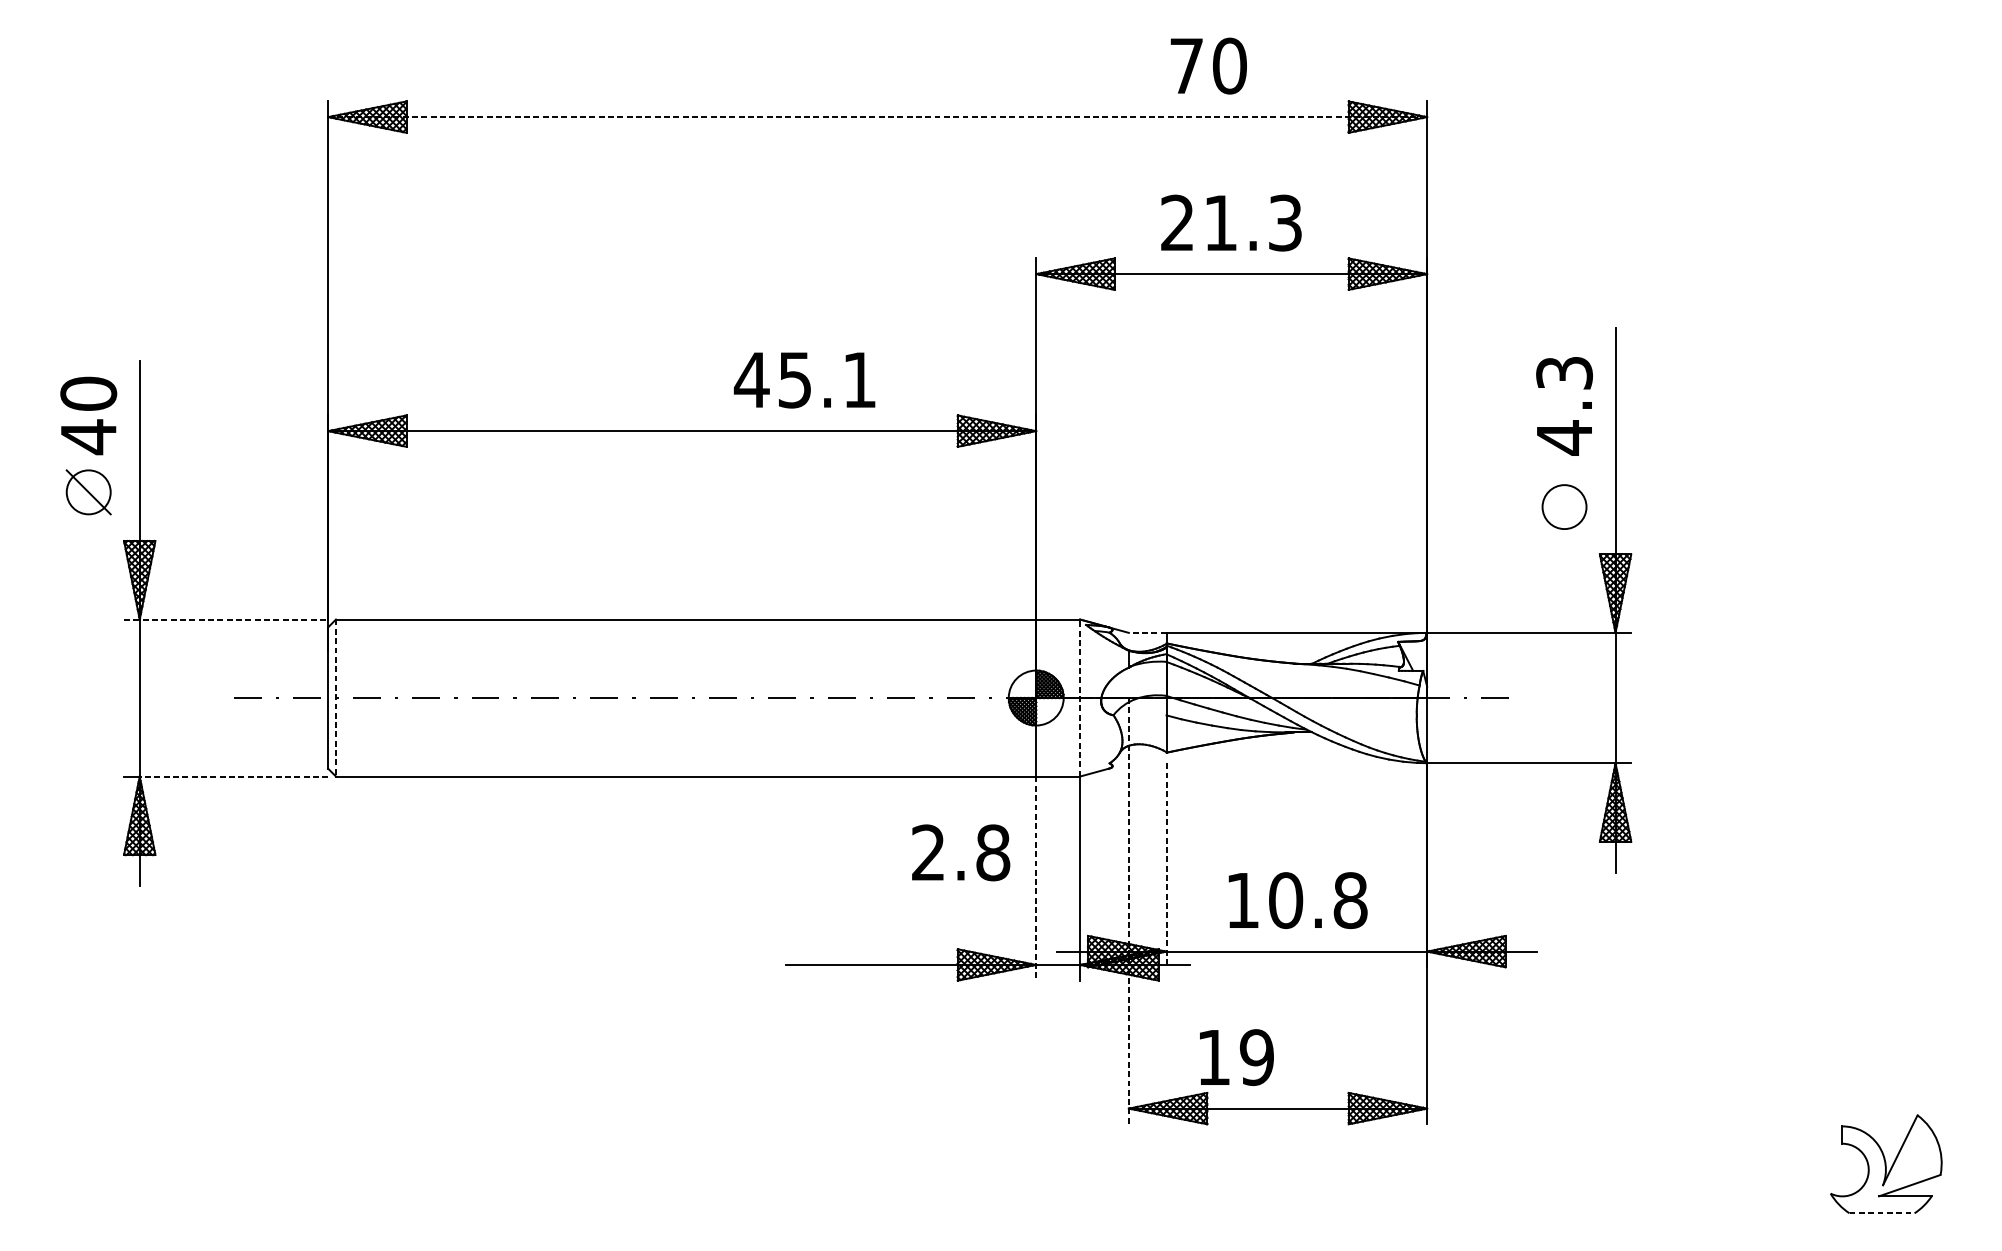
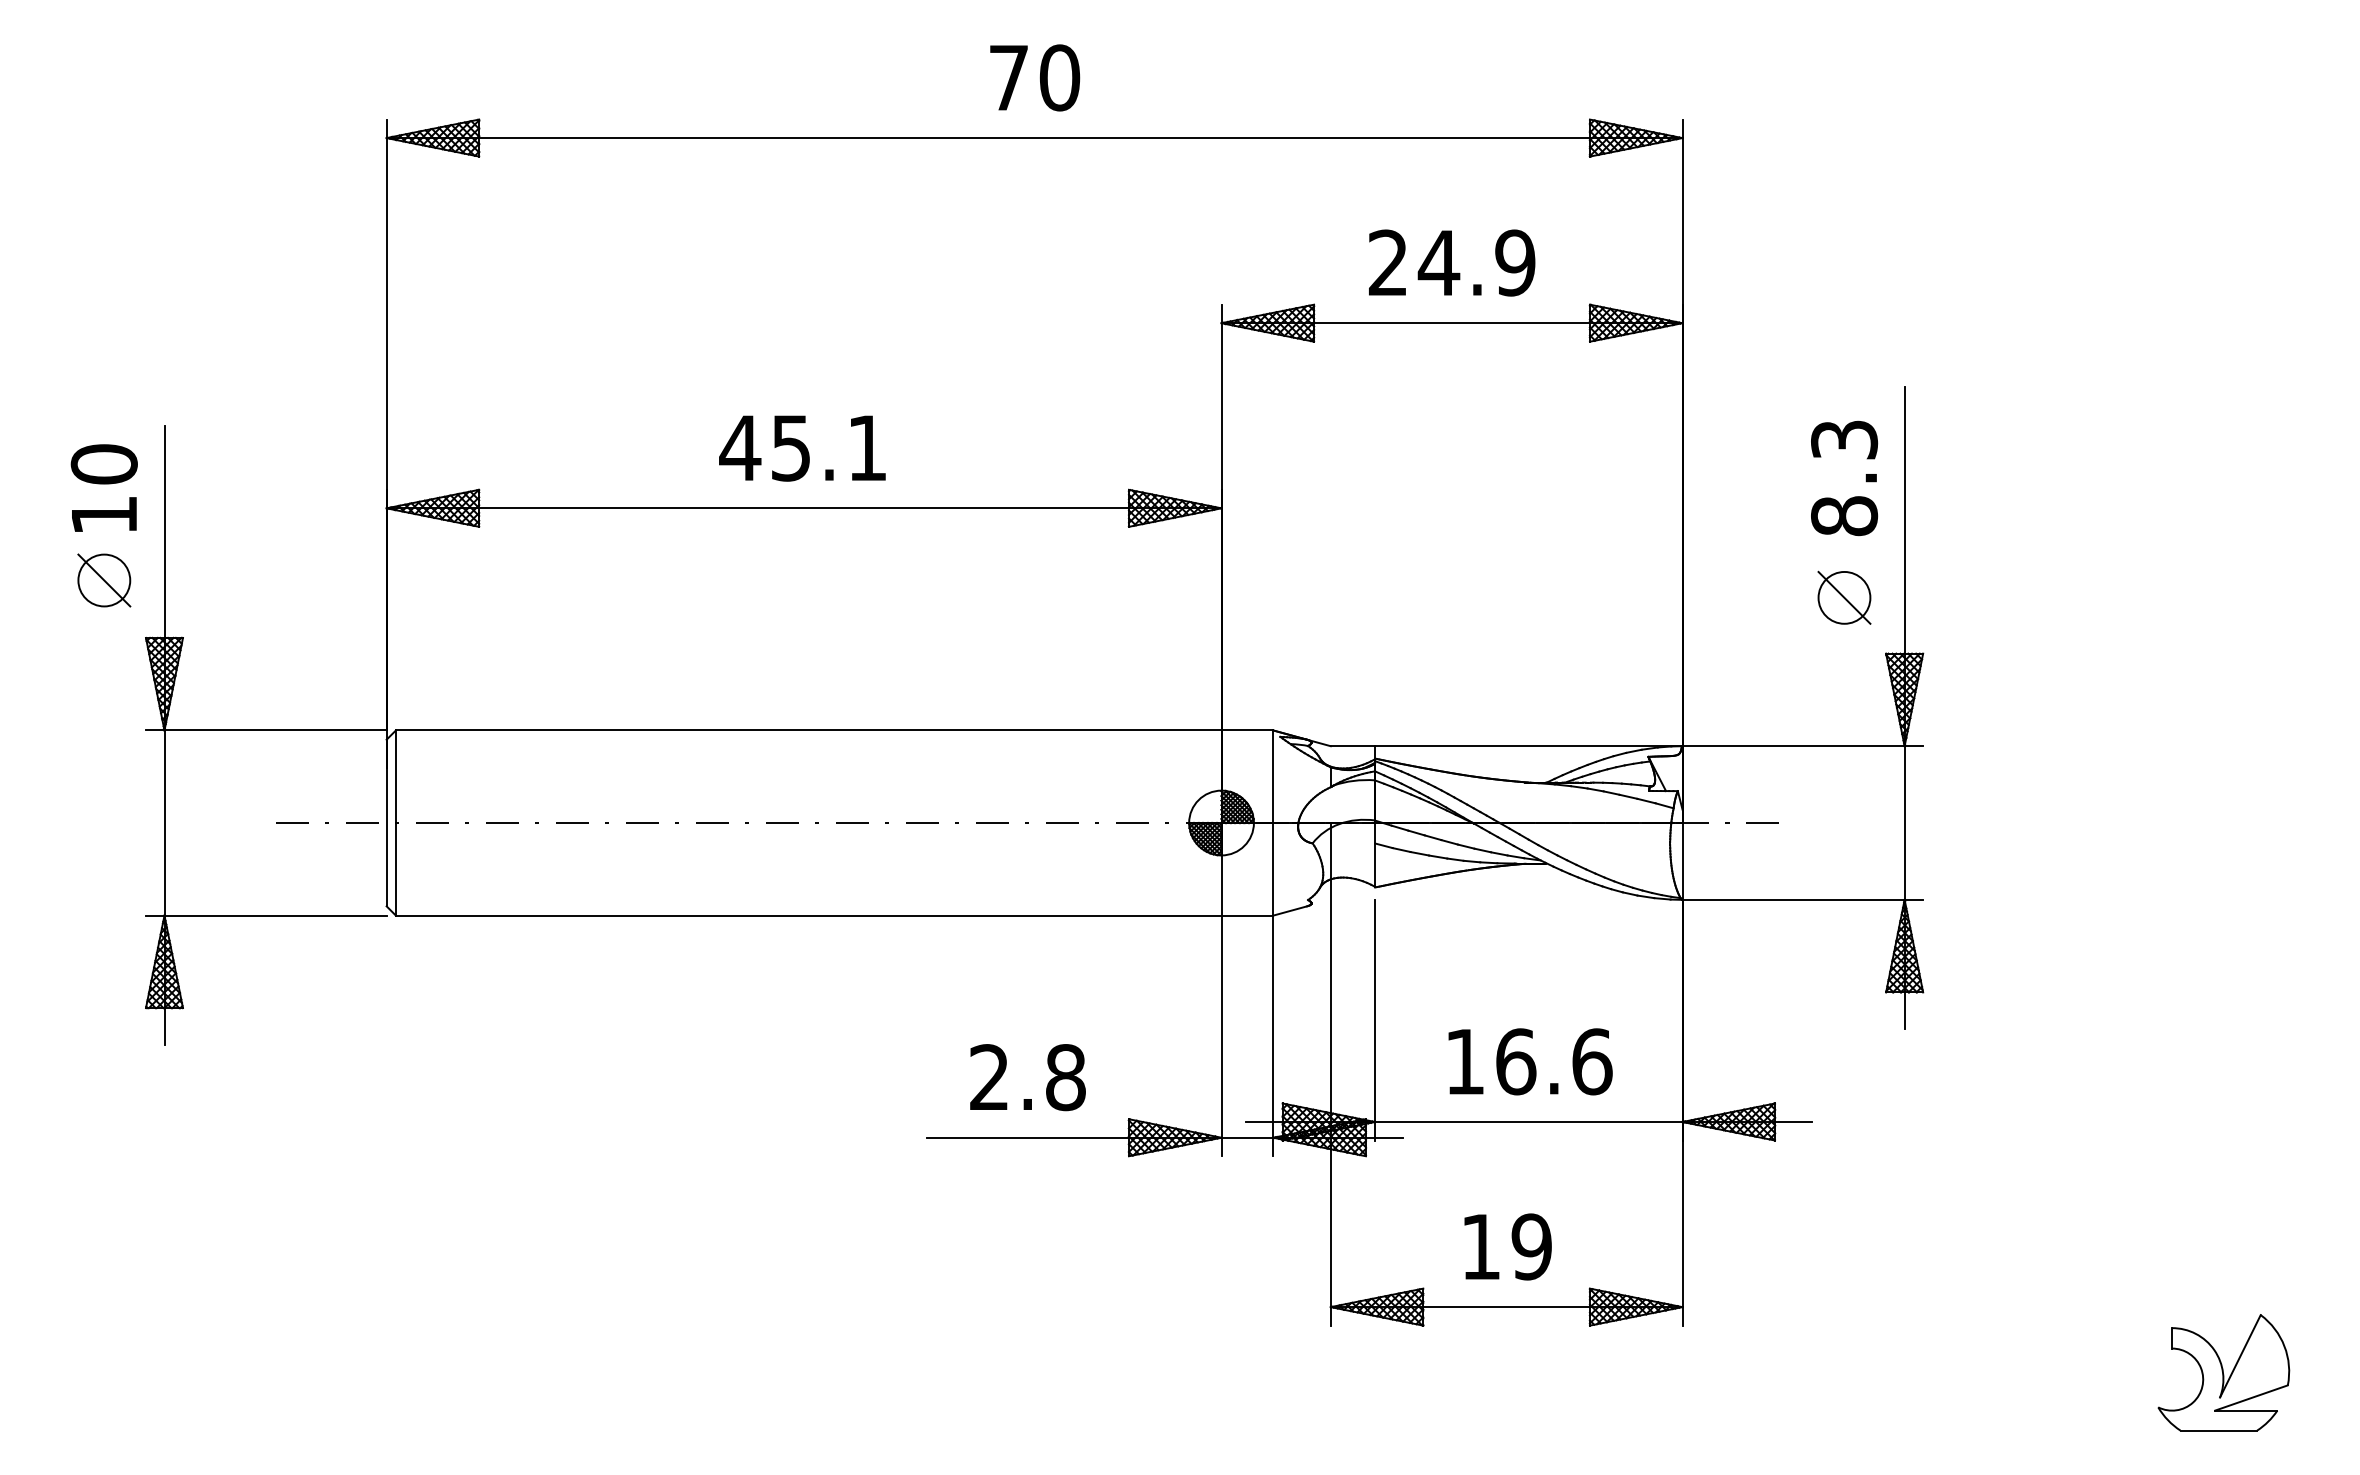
text: (1209, 65) -> (1035, 77), moved
line: (877, 117) -> (1034, 138), dashed -> solid
text: (1252, 222) -> (1476, 262), 21.3 -> 24.9
text: (804, 380) -> (802, 448), moved
text: (88, 437) -> (104, 515), 40 -> 10
text: (1564, 438) -> (1844, 516), 4.3 -> 8.3
line: (1564, 506) -> (1844, 597), added
line: (226, 619) -> (266, 730), dashed -> solid
line: (1147, 633) -> (1352, 746), dashed -> solid
line: (335, 698) -> (395, 823), dashed -> solid
line: (1080, 698) -> (1273, 823), dashed -> solid
line: (233, 776) -> (275, 915), dashed -> solid
text: (960, 852) -> (1027, 1077), moved
line: (1166, 865) -> (1375, 1020), dashed -> solid
line: (1036, 879) -> (1221, 1036), dashed -> solid
text: (1318, 900) -> (1554, 1061), 10.8 -> 16.6
line: (1128, 911) -> (1330, 1074), dashed -> solid
text: (1236, 1057) -> (1507, 1246), moved
line: (1882, 1213) -> (2219, 1430), dashed -> solid

